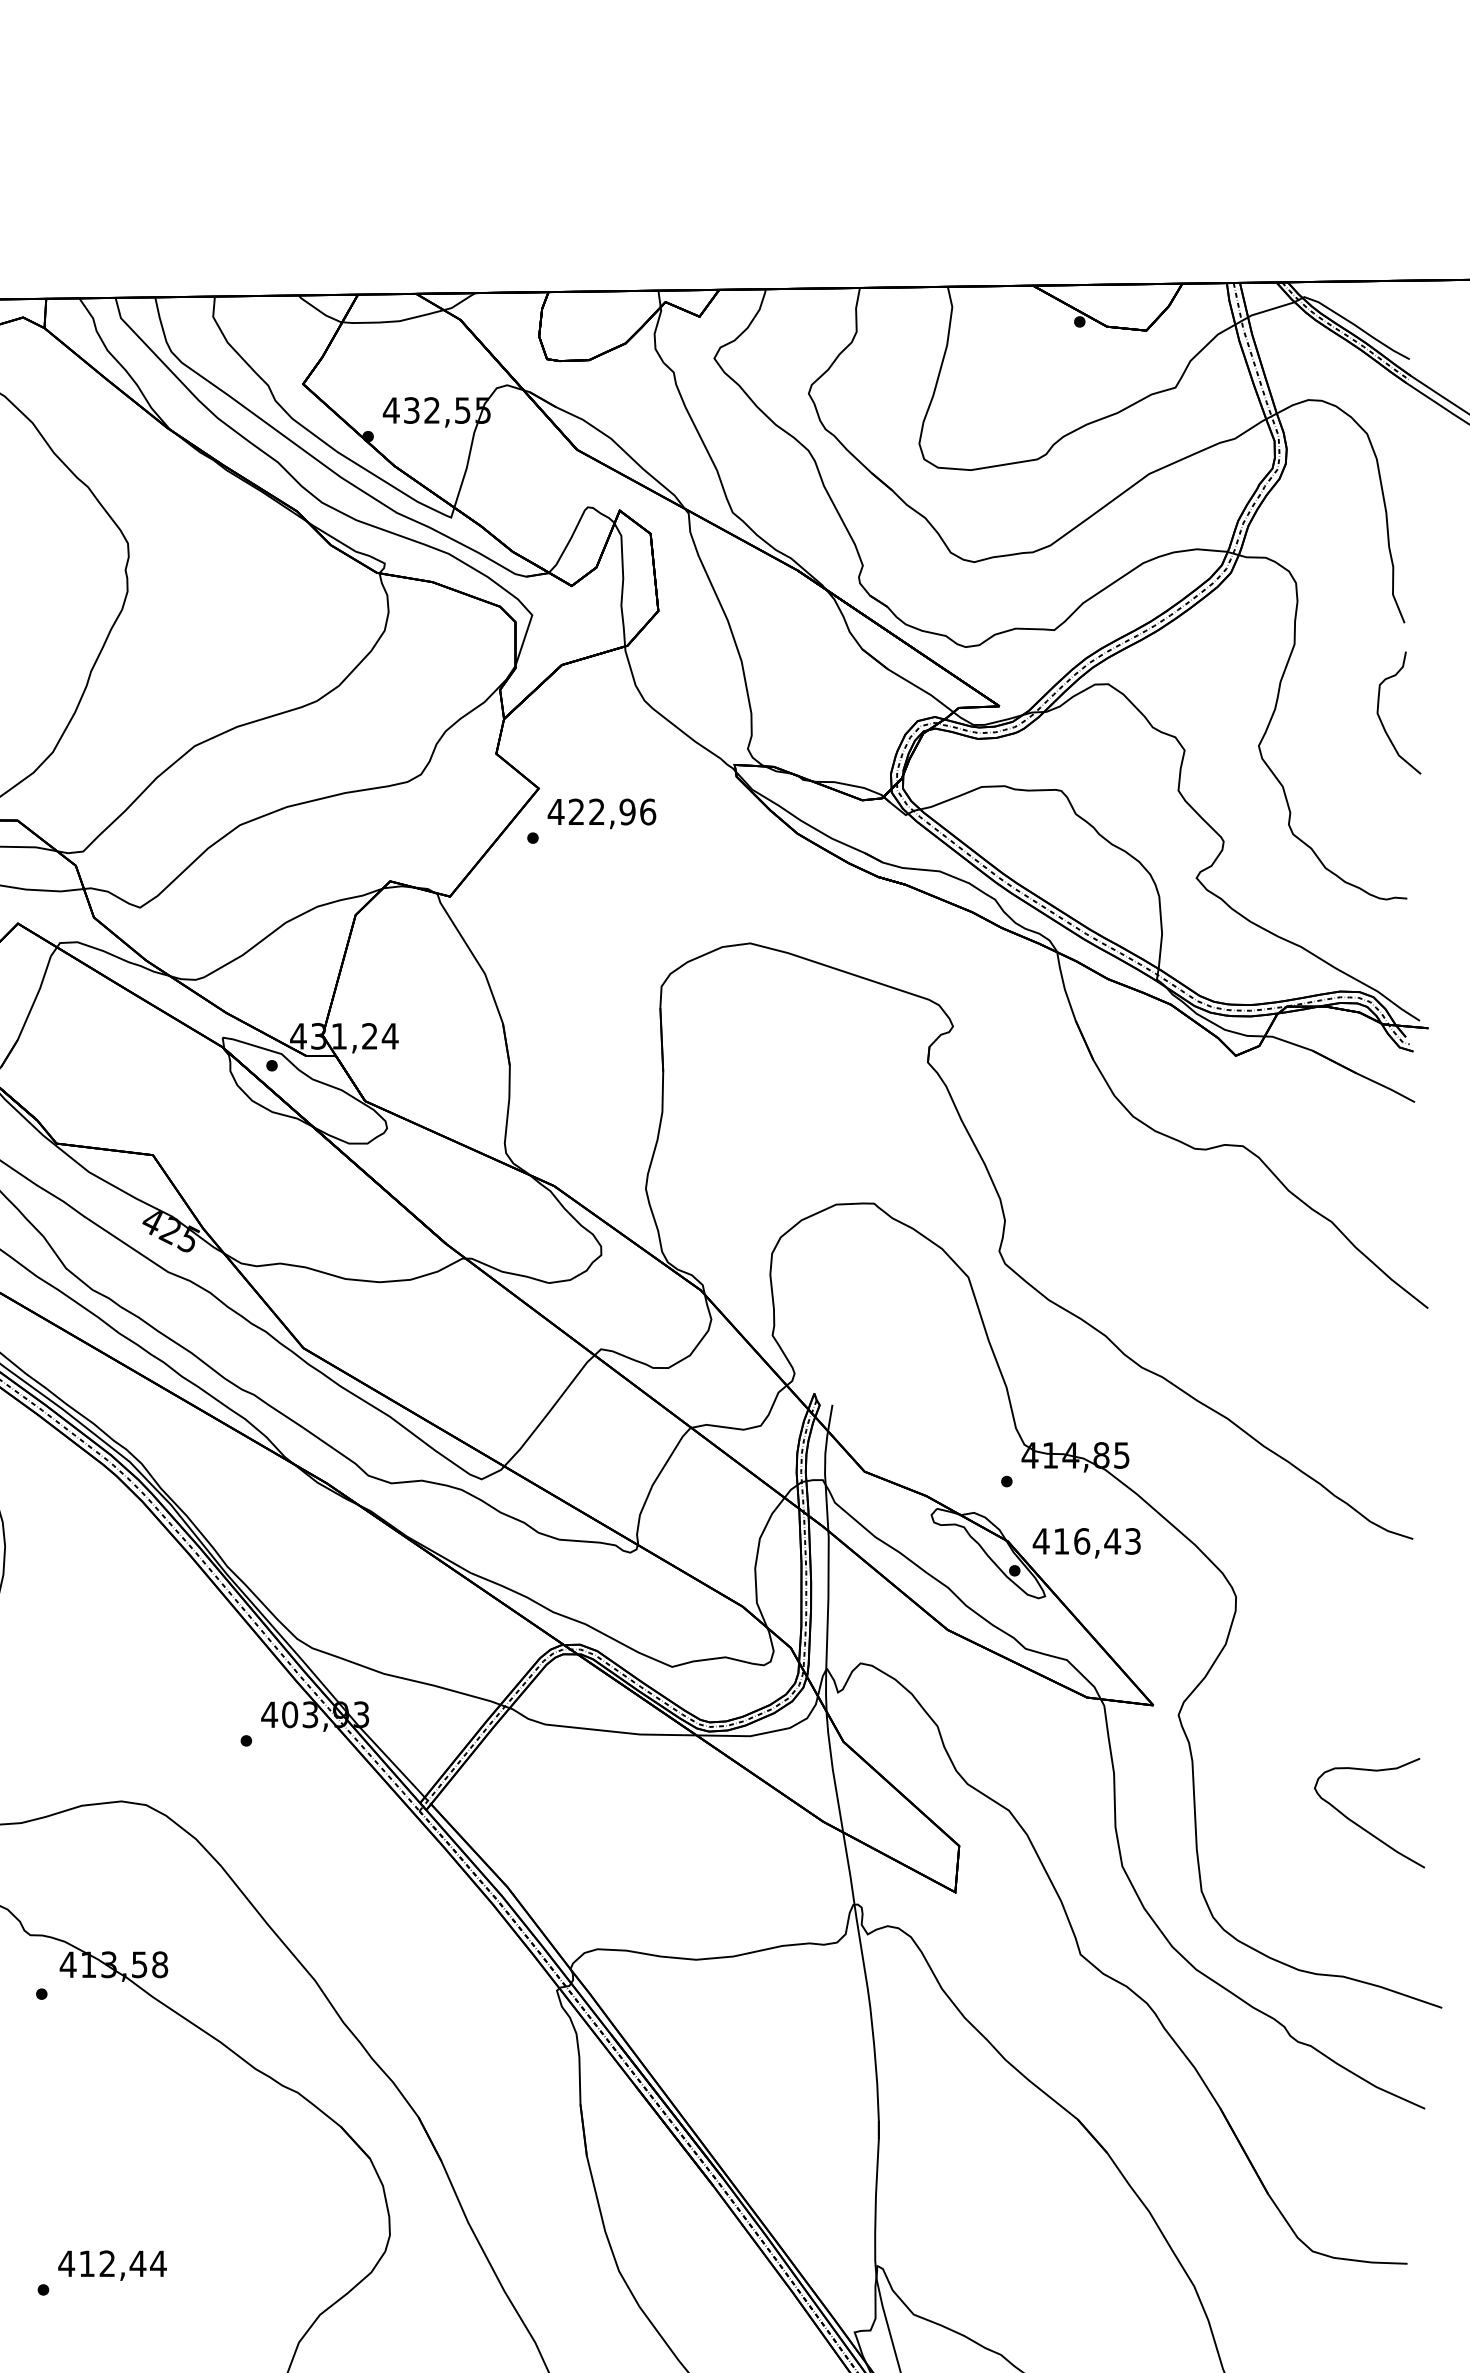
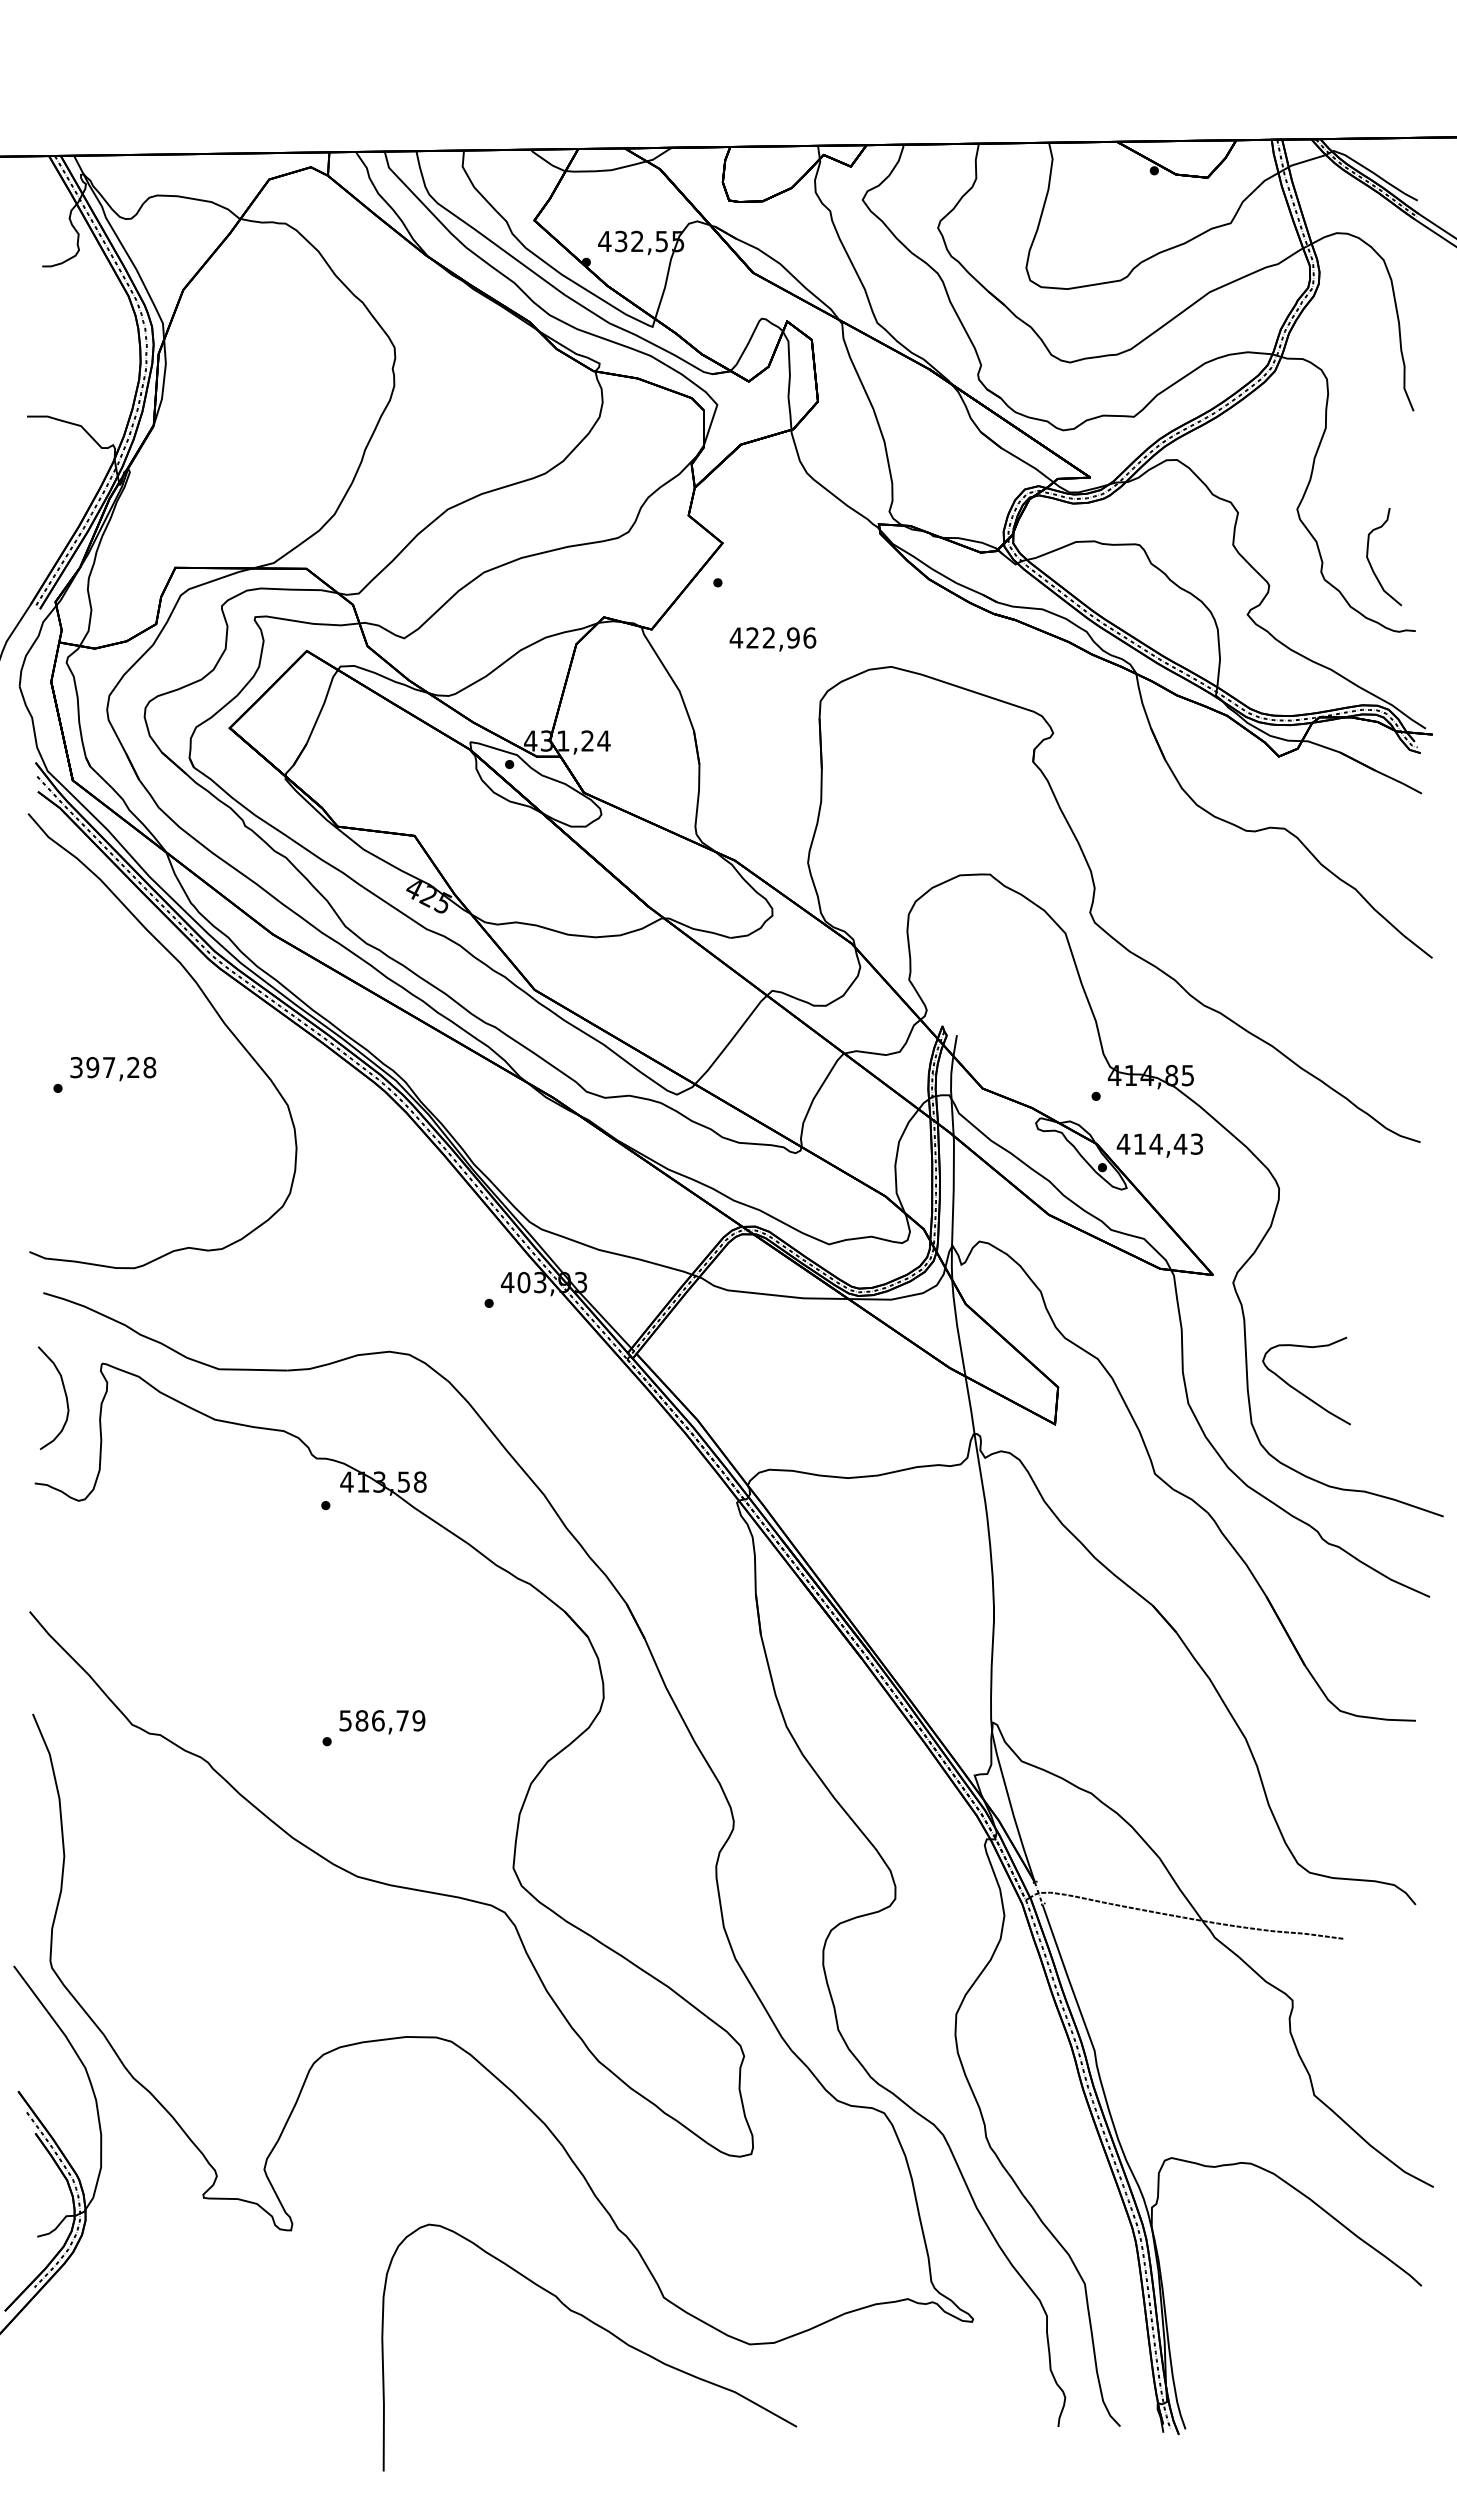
curve: (1383, 722) -> (1371, 564), moved
text: (601, 813) -> (772, 639), moved
text: (1081, 1540) -> (1155, 1143), 416,43 -> 414,43
curve: (1361, 1826) -> (1300, 1391), moved
text: (111, 2263) -> (381, 1720), 412,44 -> 586,79

